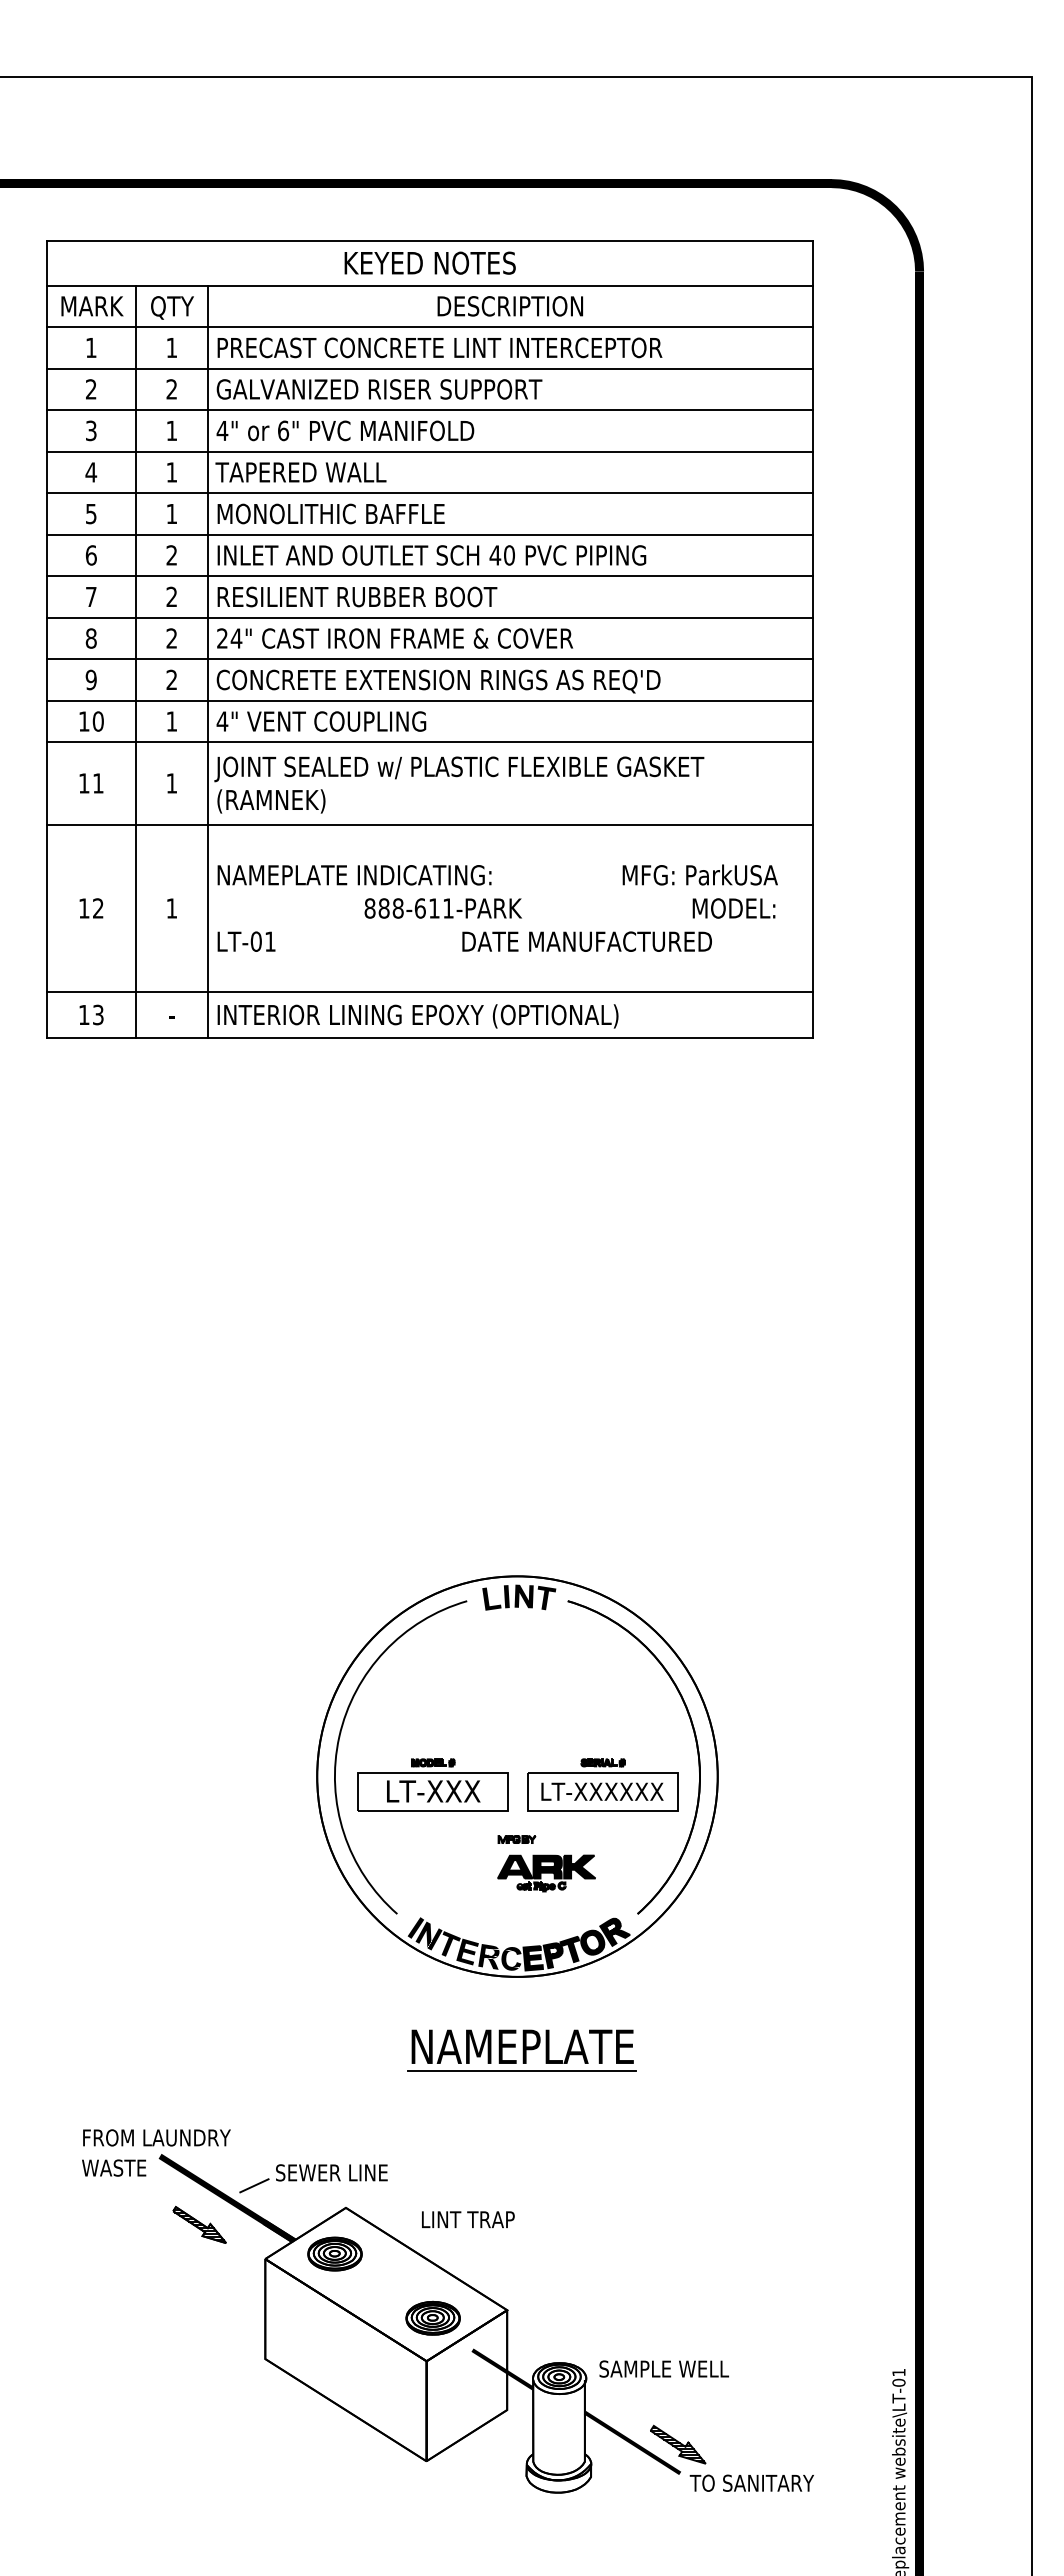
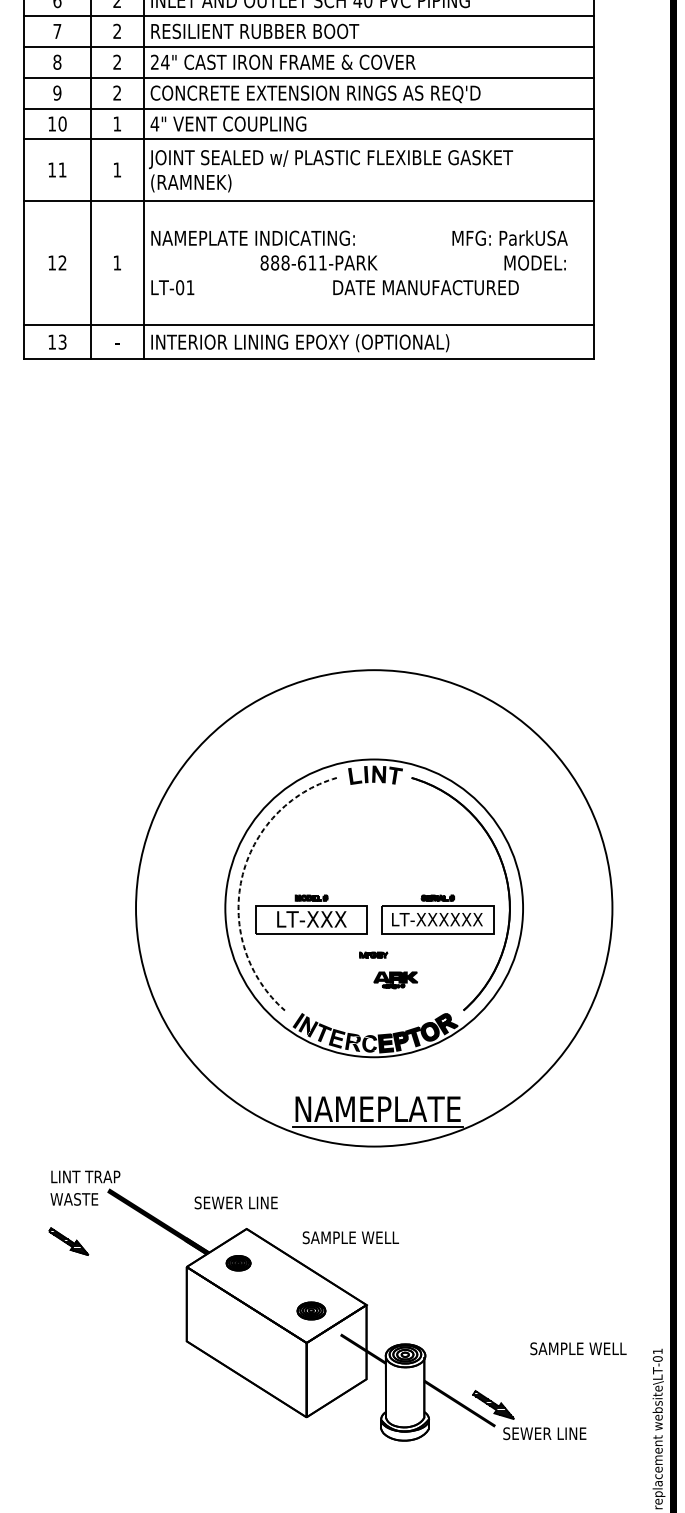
arc: (339, 1736) -> (241, 878), solid -> dashed
circle: (517, 1776) -> (374, 908), size x1.6
part: (546, 1873) -> (395, 980), size x0.6
text: (157, 2137) -> (106, 1176), FROM LAUNDRY -> LINT TRAP
line: (254, 2185) -> (178, 1212), removed
text: (485, 2219) -> (350, 1237), LINT TRAP -> SAMPLE WELL
part: (199, 2224) -> (68, 1241), moved
part: (334, 2253) -> (238, 1262), size x0.6
part: (432, 2317) -> (311, 1310), size x0.7
text: (663, 2368) -> (577, 1348), moved
text: (751, 2482) -> (548, 1433), TO SANITARY -> SEWER LINE

